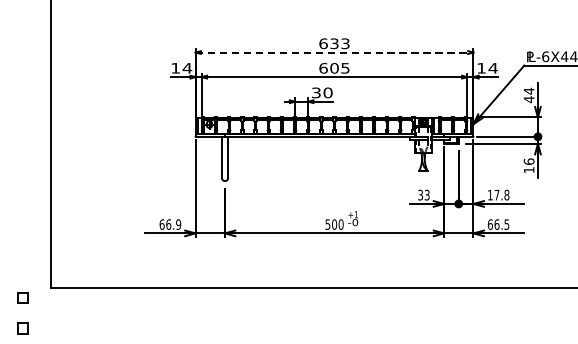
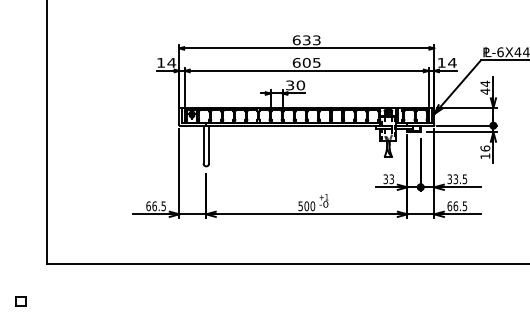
line: (335, 52) -> (307, 48), dashed -> solid
text: (498, 195) -> (457, 179), 17.8 -> 33.5
text: (178, 223) -> (163, 205), 66.9 -> 66.5
part: (22, 297) -> (20, 273), removed

